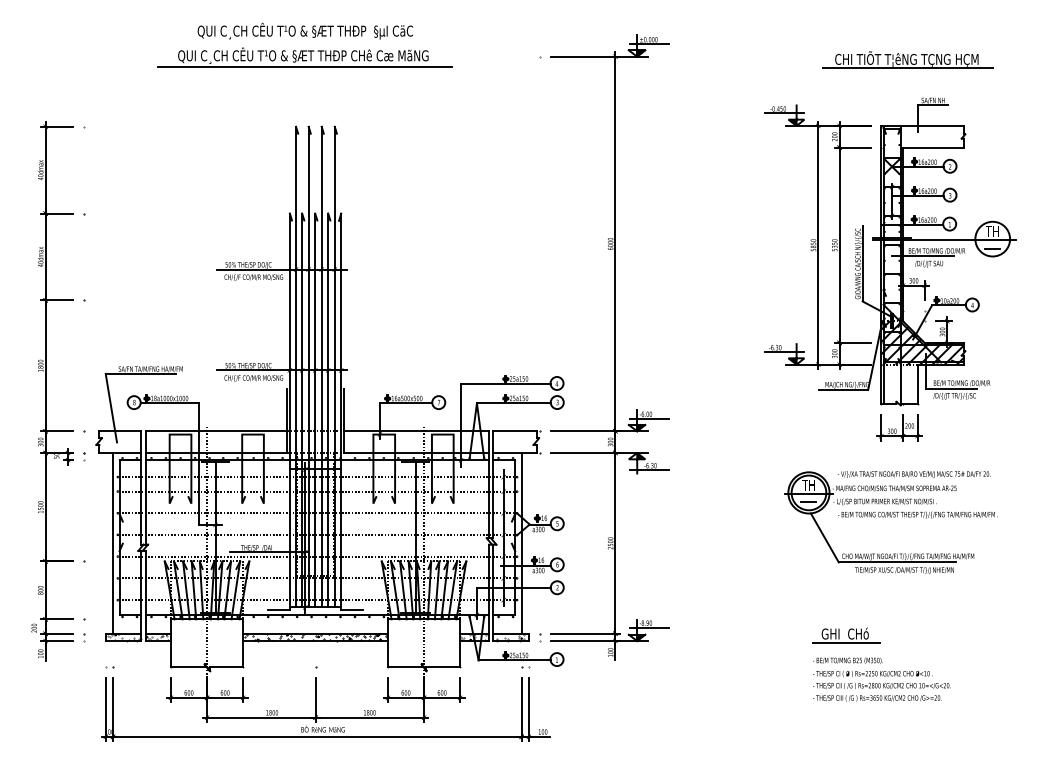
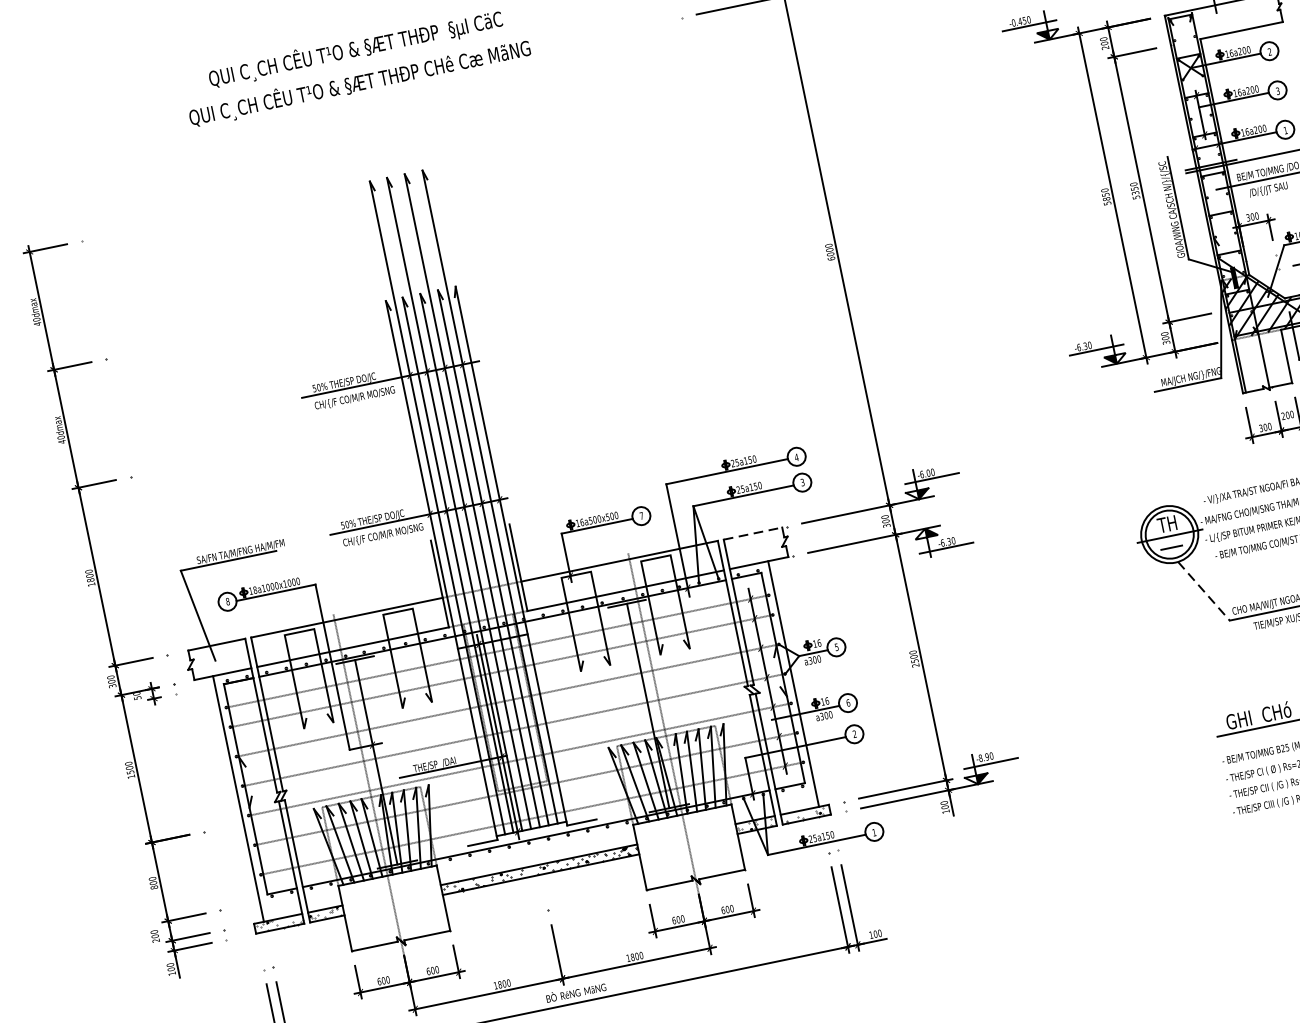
line: (304, 67) -> (364, 98), removed
line: (514, 431) -> (752, 534), solid -> dashed
line: (825, 538) -> (1205, 591), solid -> dashed

